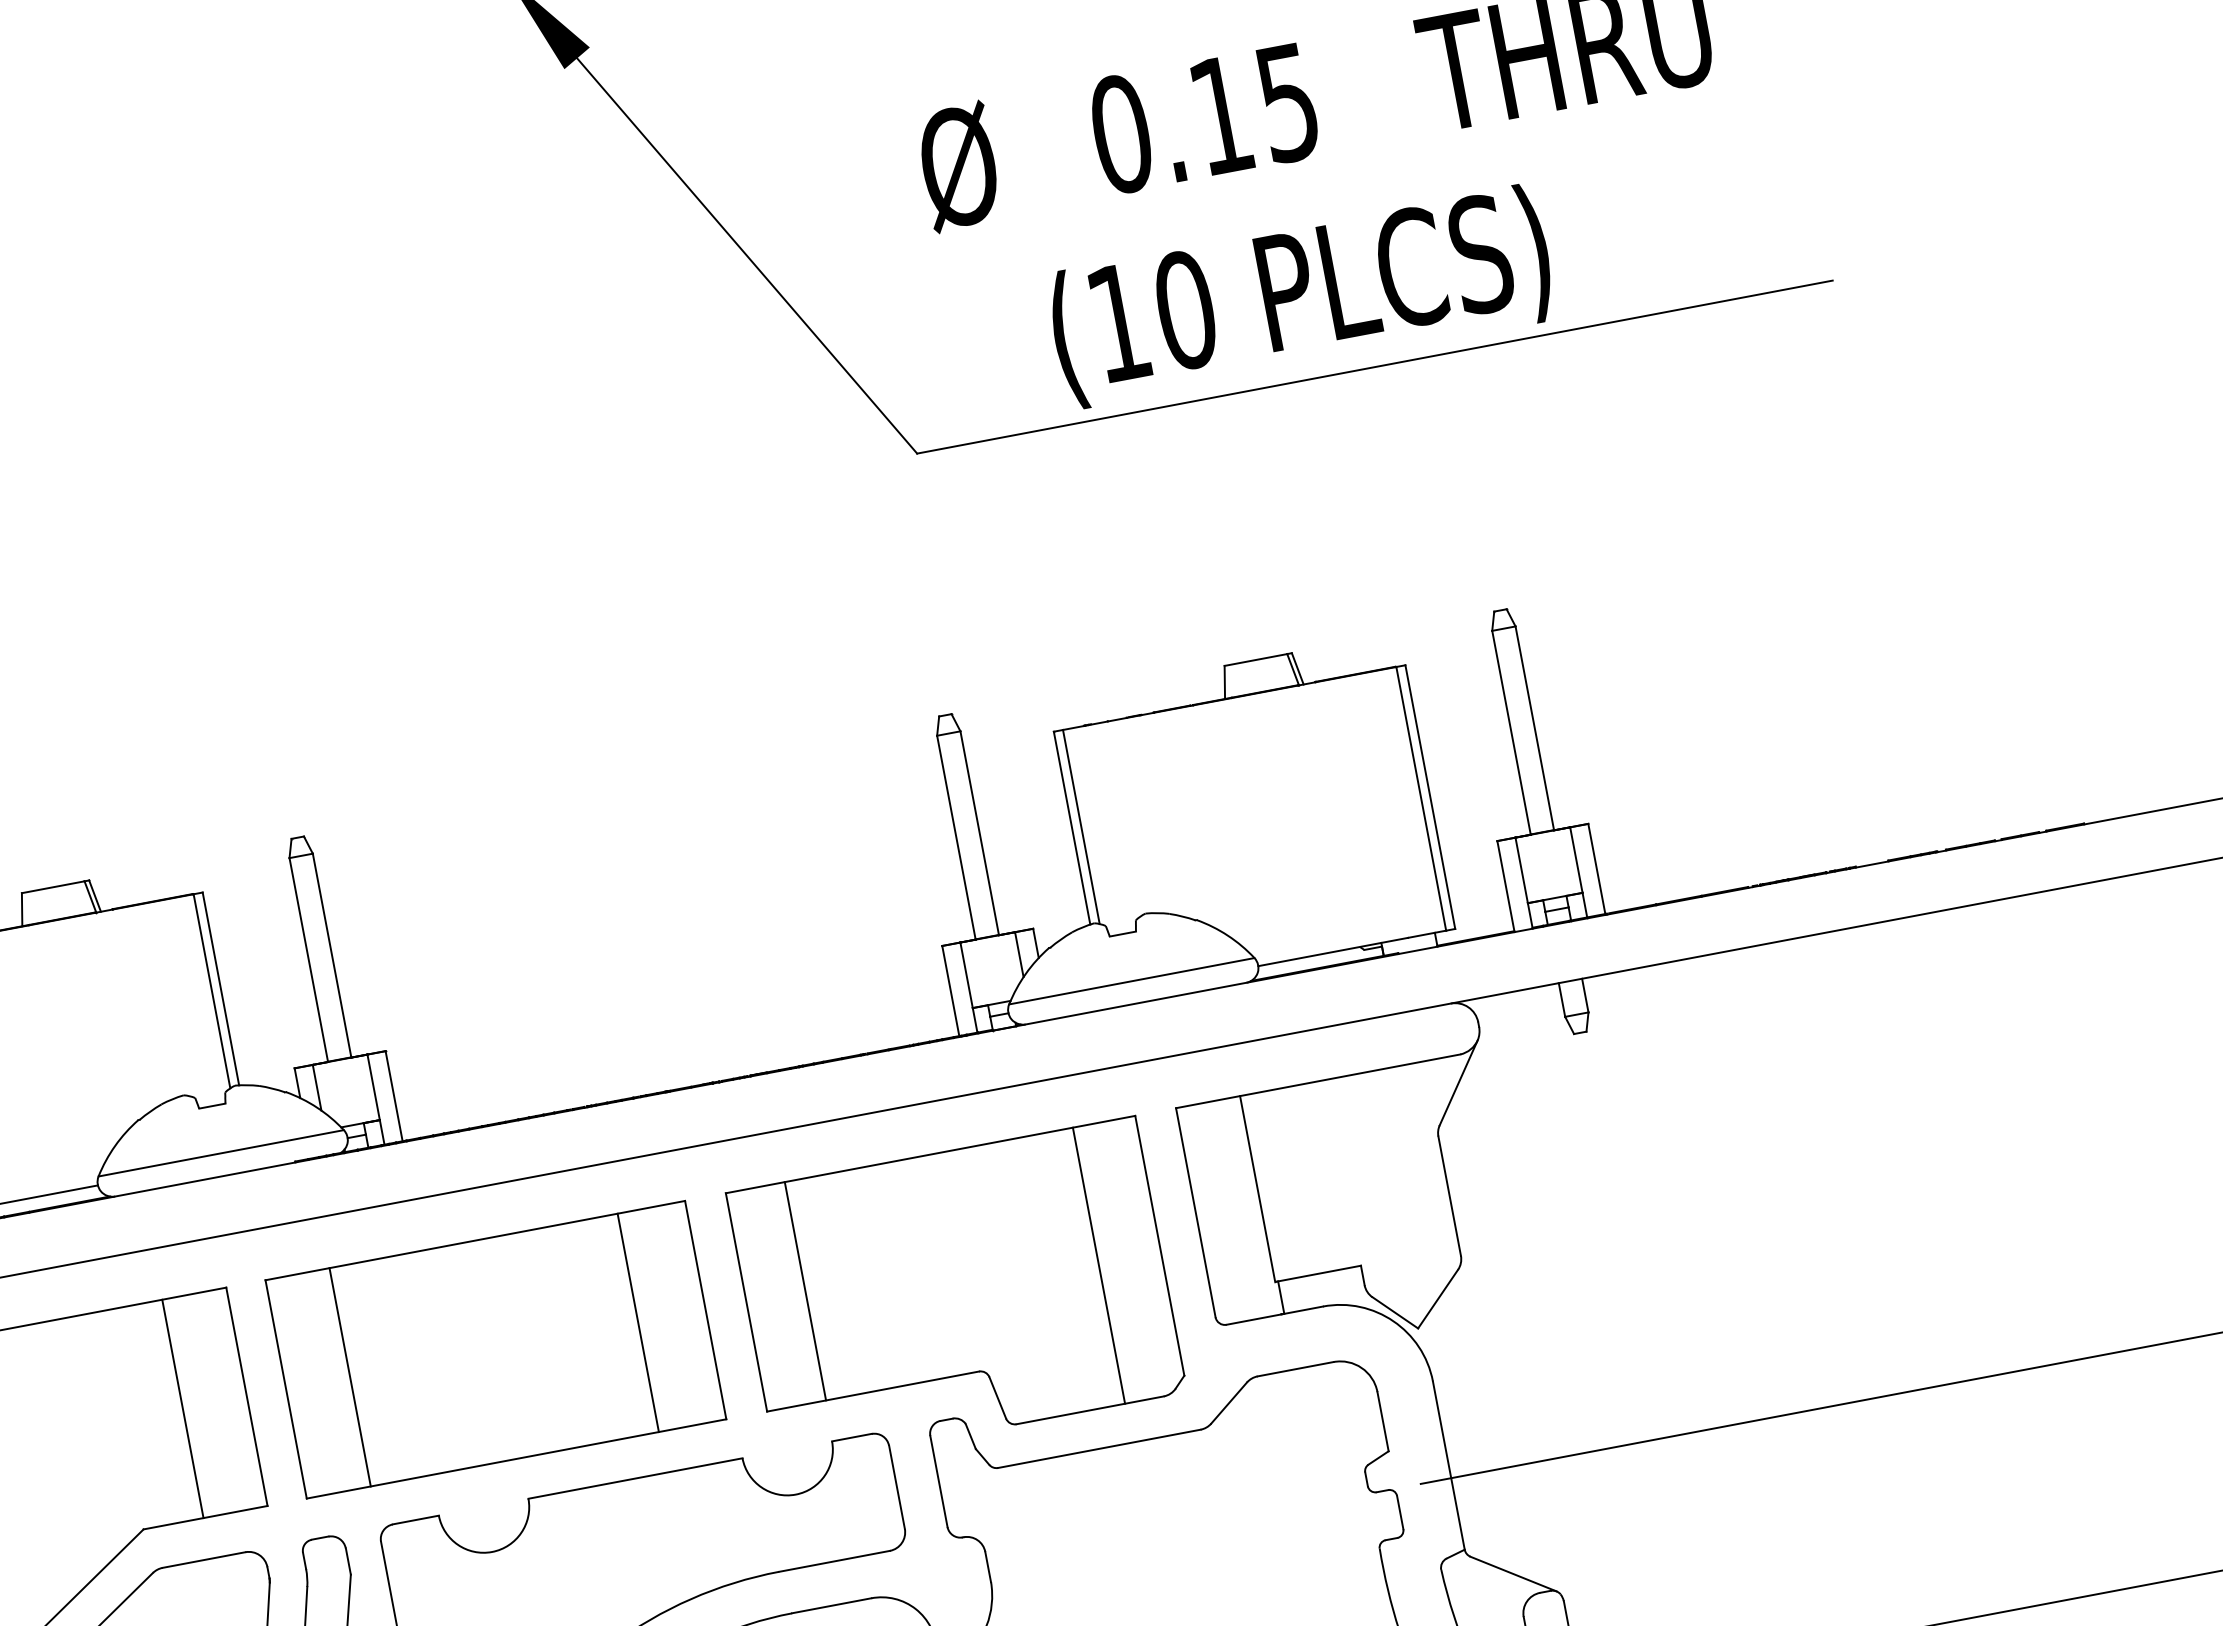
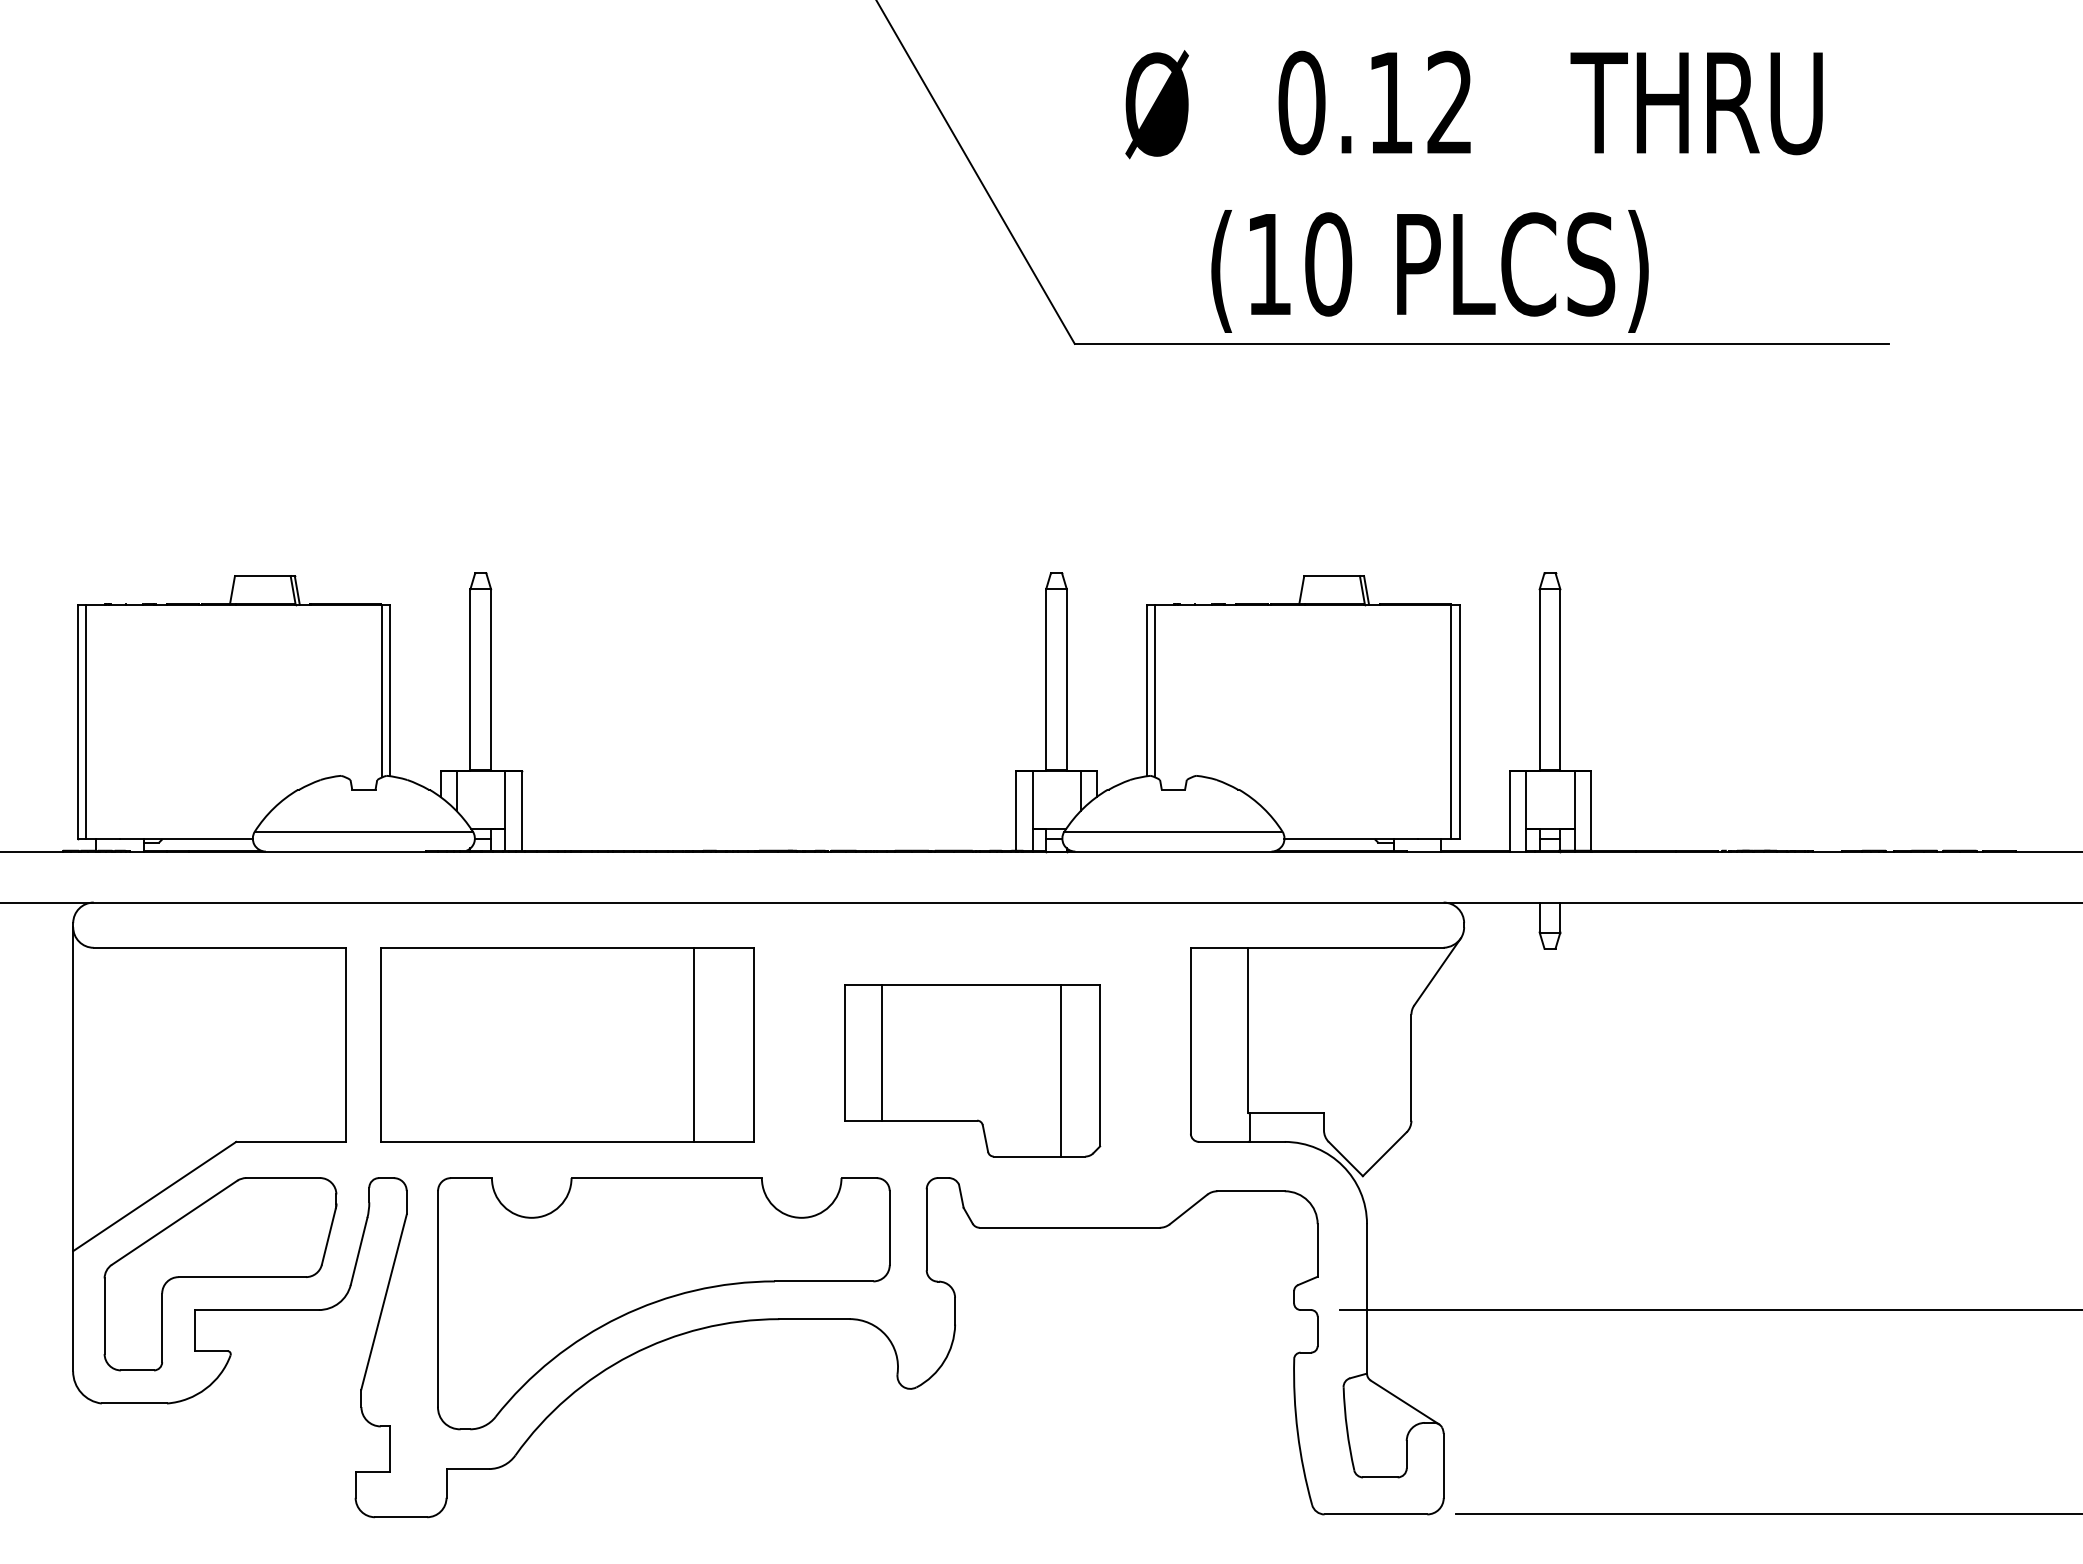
text: (1287, 102) -> (1449, 102), 0.15 -> 0.12
part: (956, 1292) -> (972, 1070), size x0.7
line: (350, 1376) -> (438, 1044), removed
line: (182, 1408) -> (289, 1044), removed

